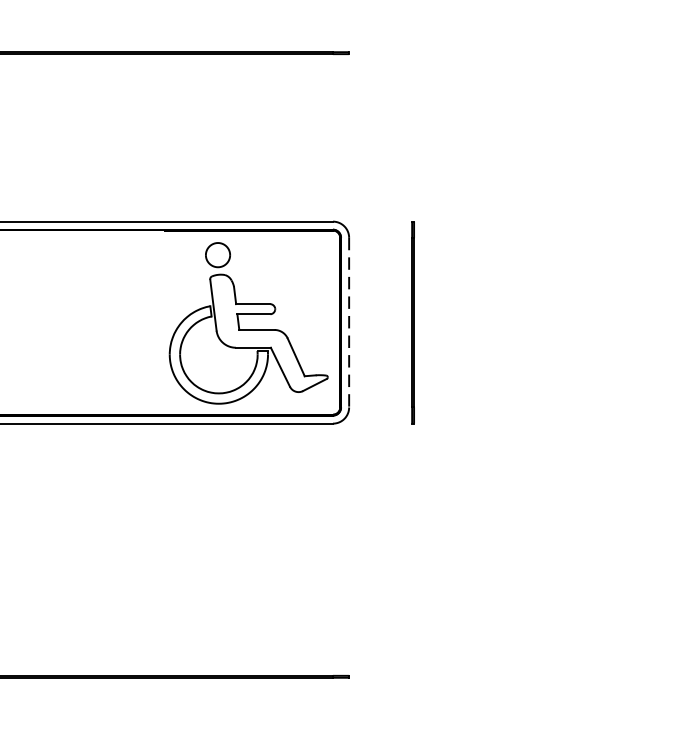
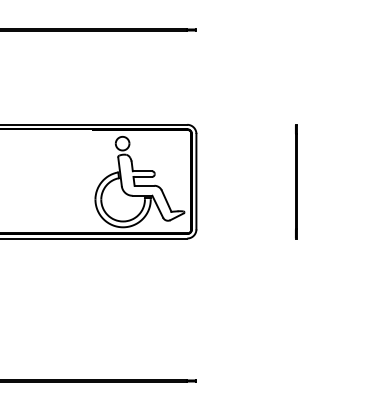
line: (349, 322) -> (196, 181), dashed -> solid
line: (413, 322) -> (296, 181), moved

